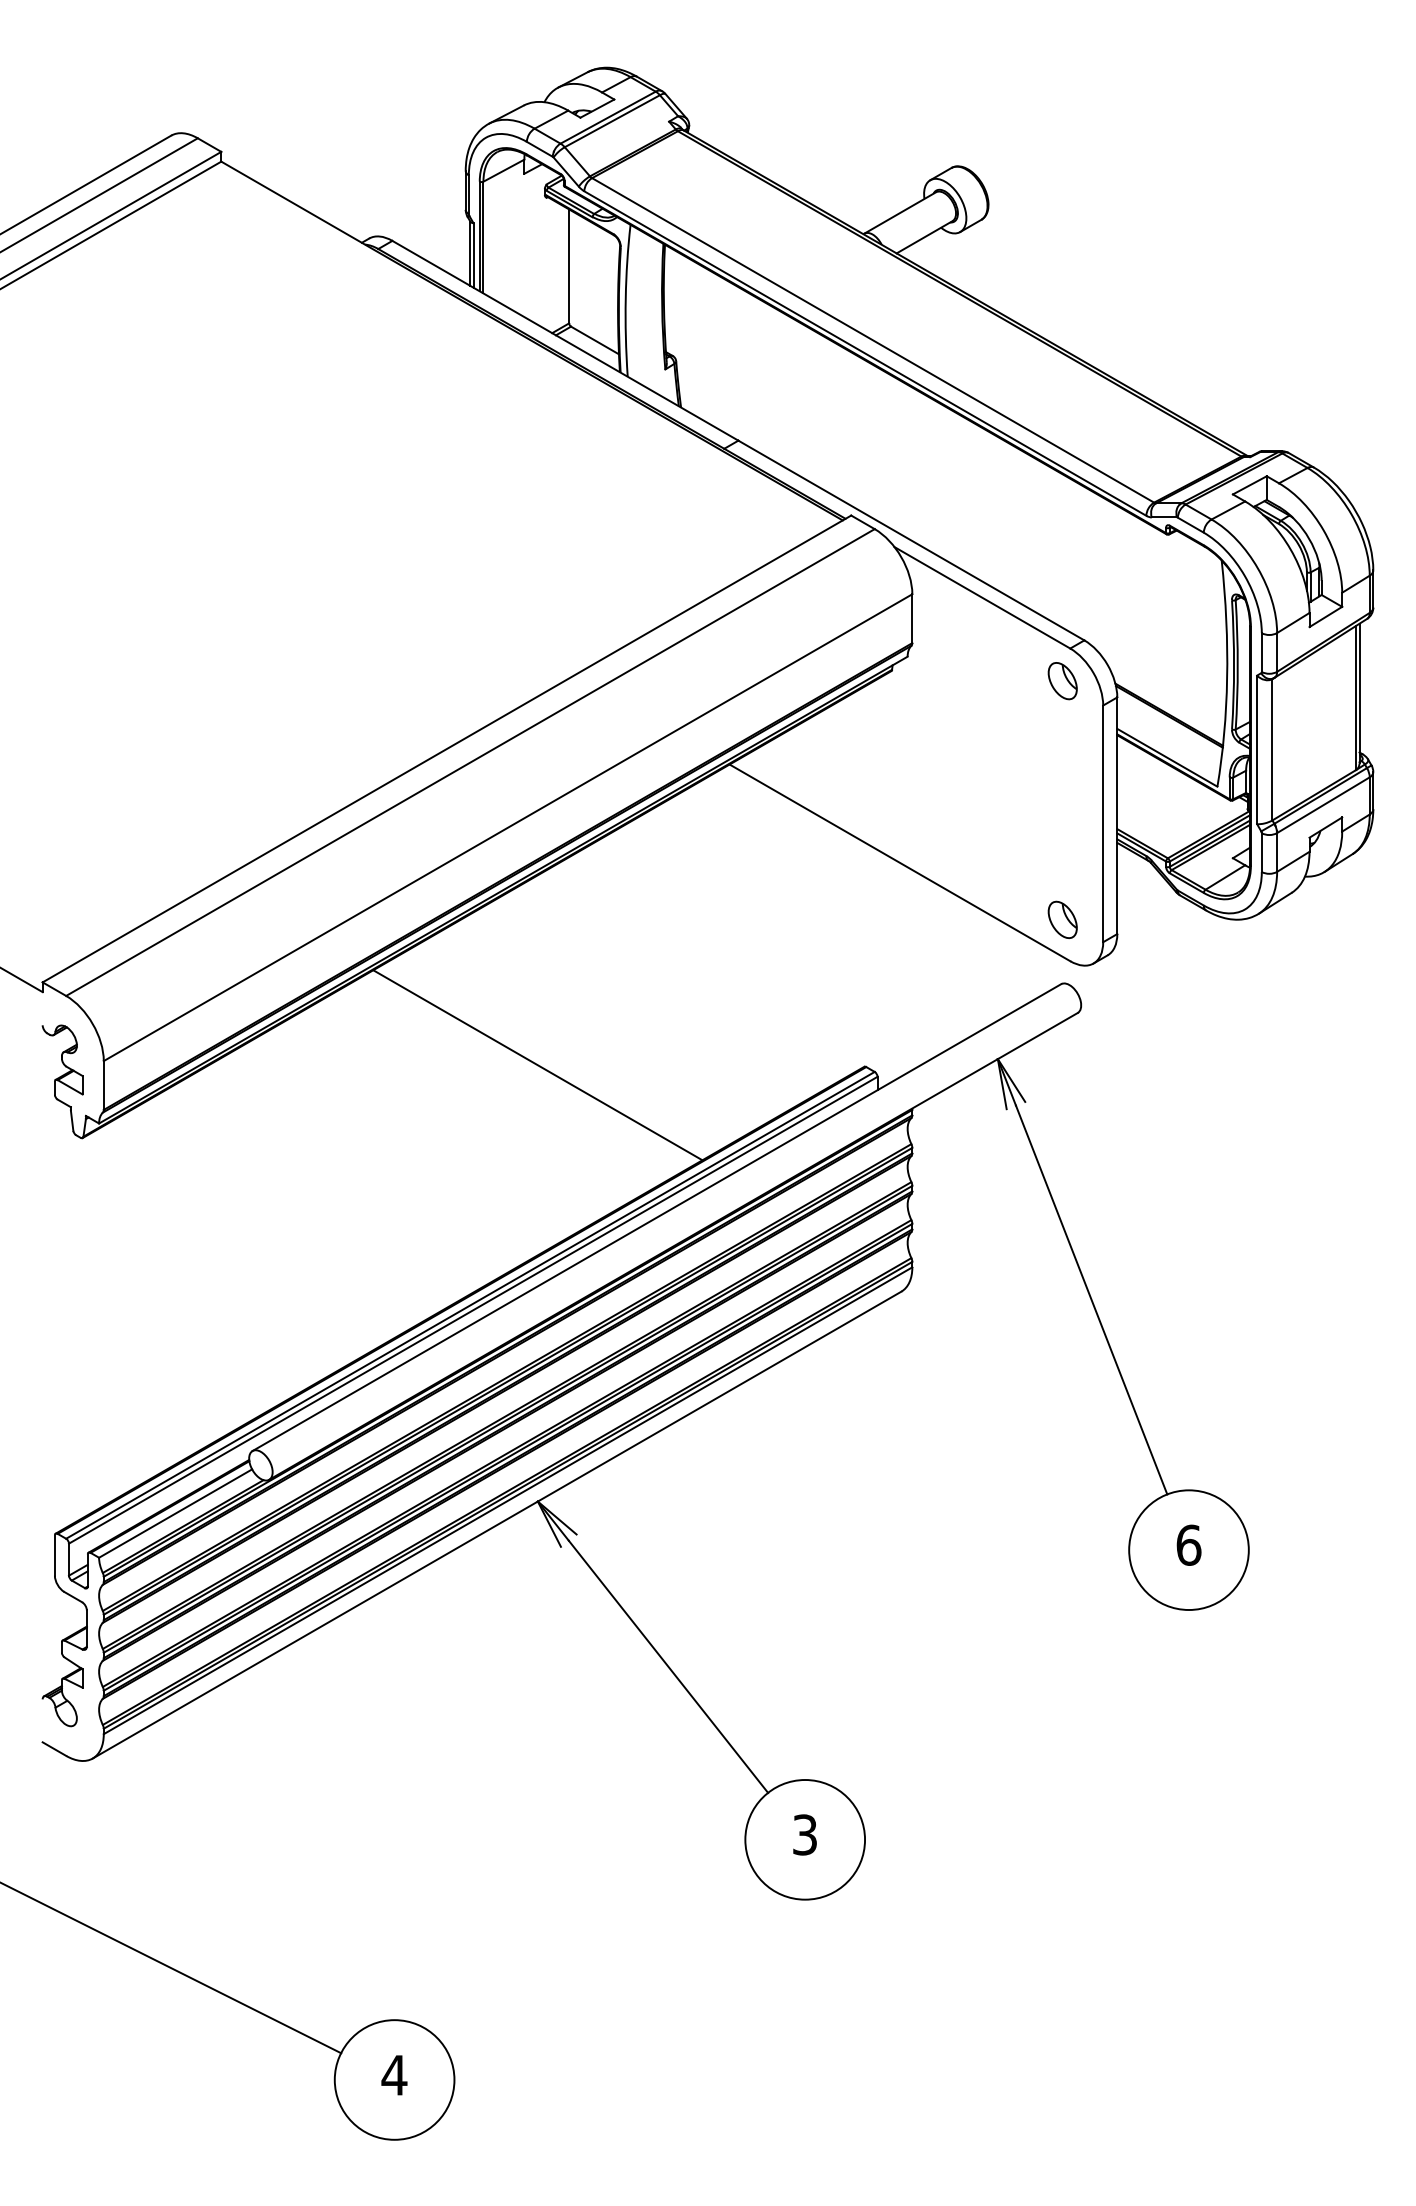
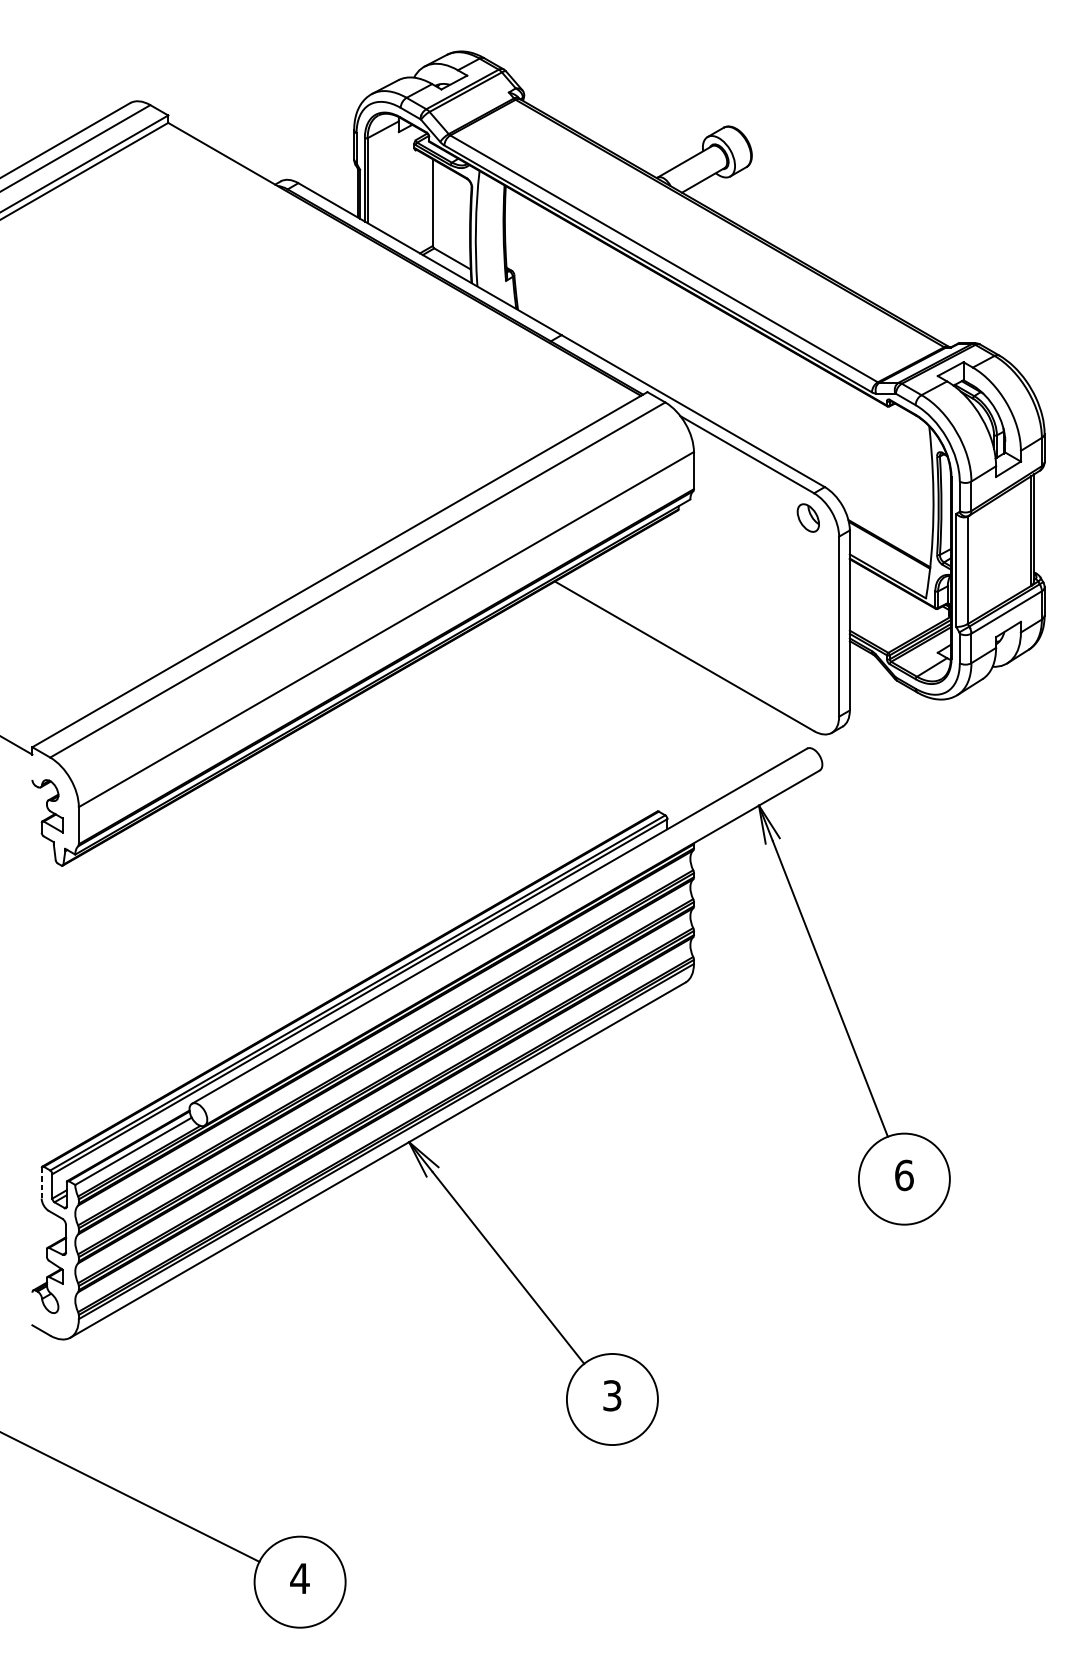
part: (1062, 919) -> (808, 699), removed
line: (537, 1065) -> (408, 810), removed
line: (54, 1556) -> (41, 1183), solid -> dashed

